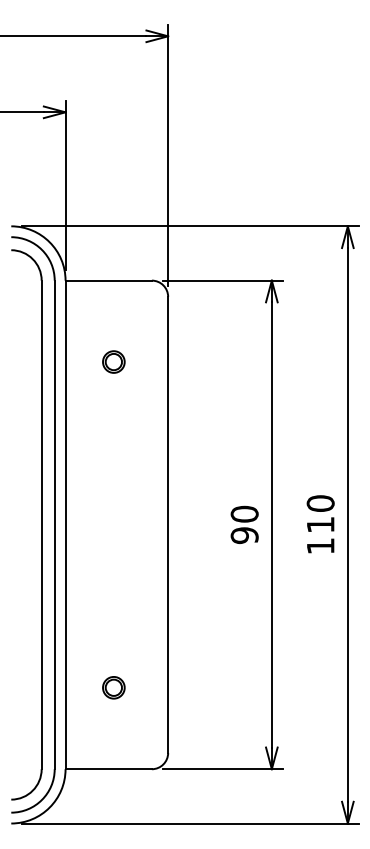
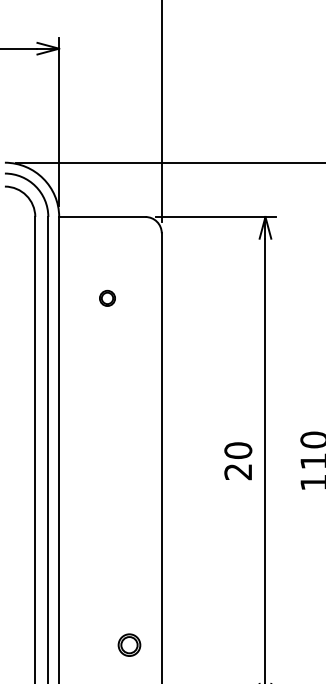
part: (113, 361) -> (107, 297), size x0.7
text: (244, 535) -> (238, 471), 90 -> 20
part: (113, 687) -> (129, 644), moved

